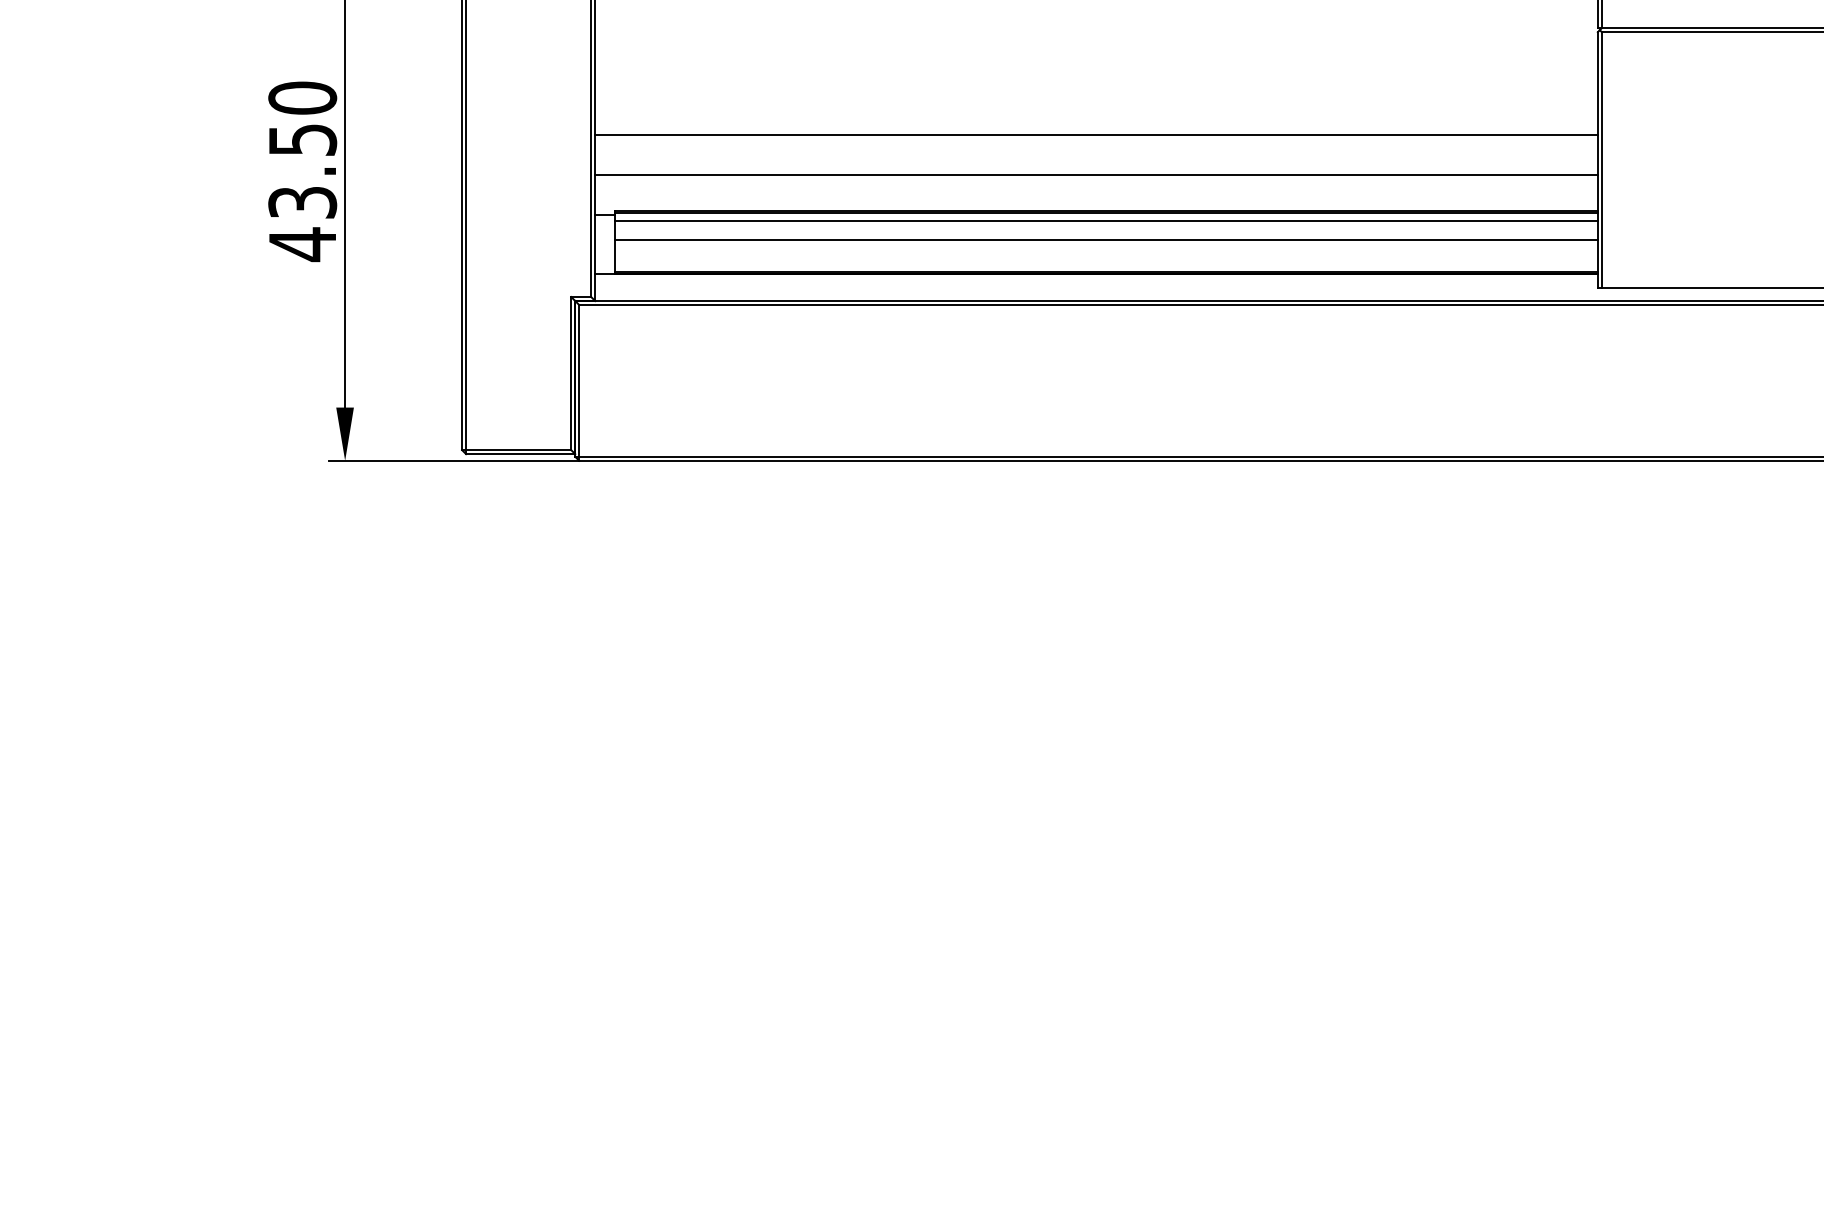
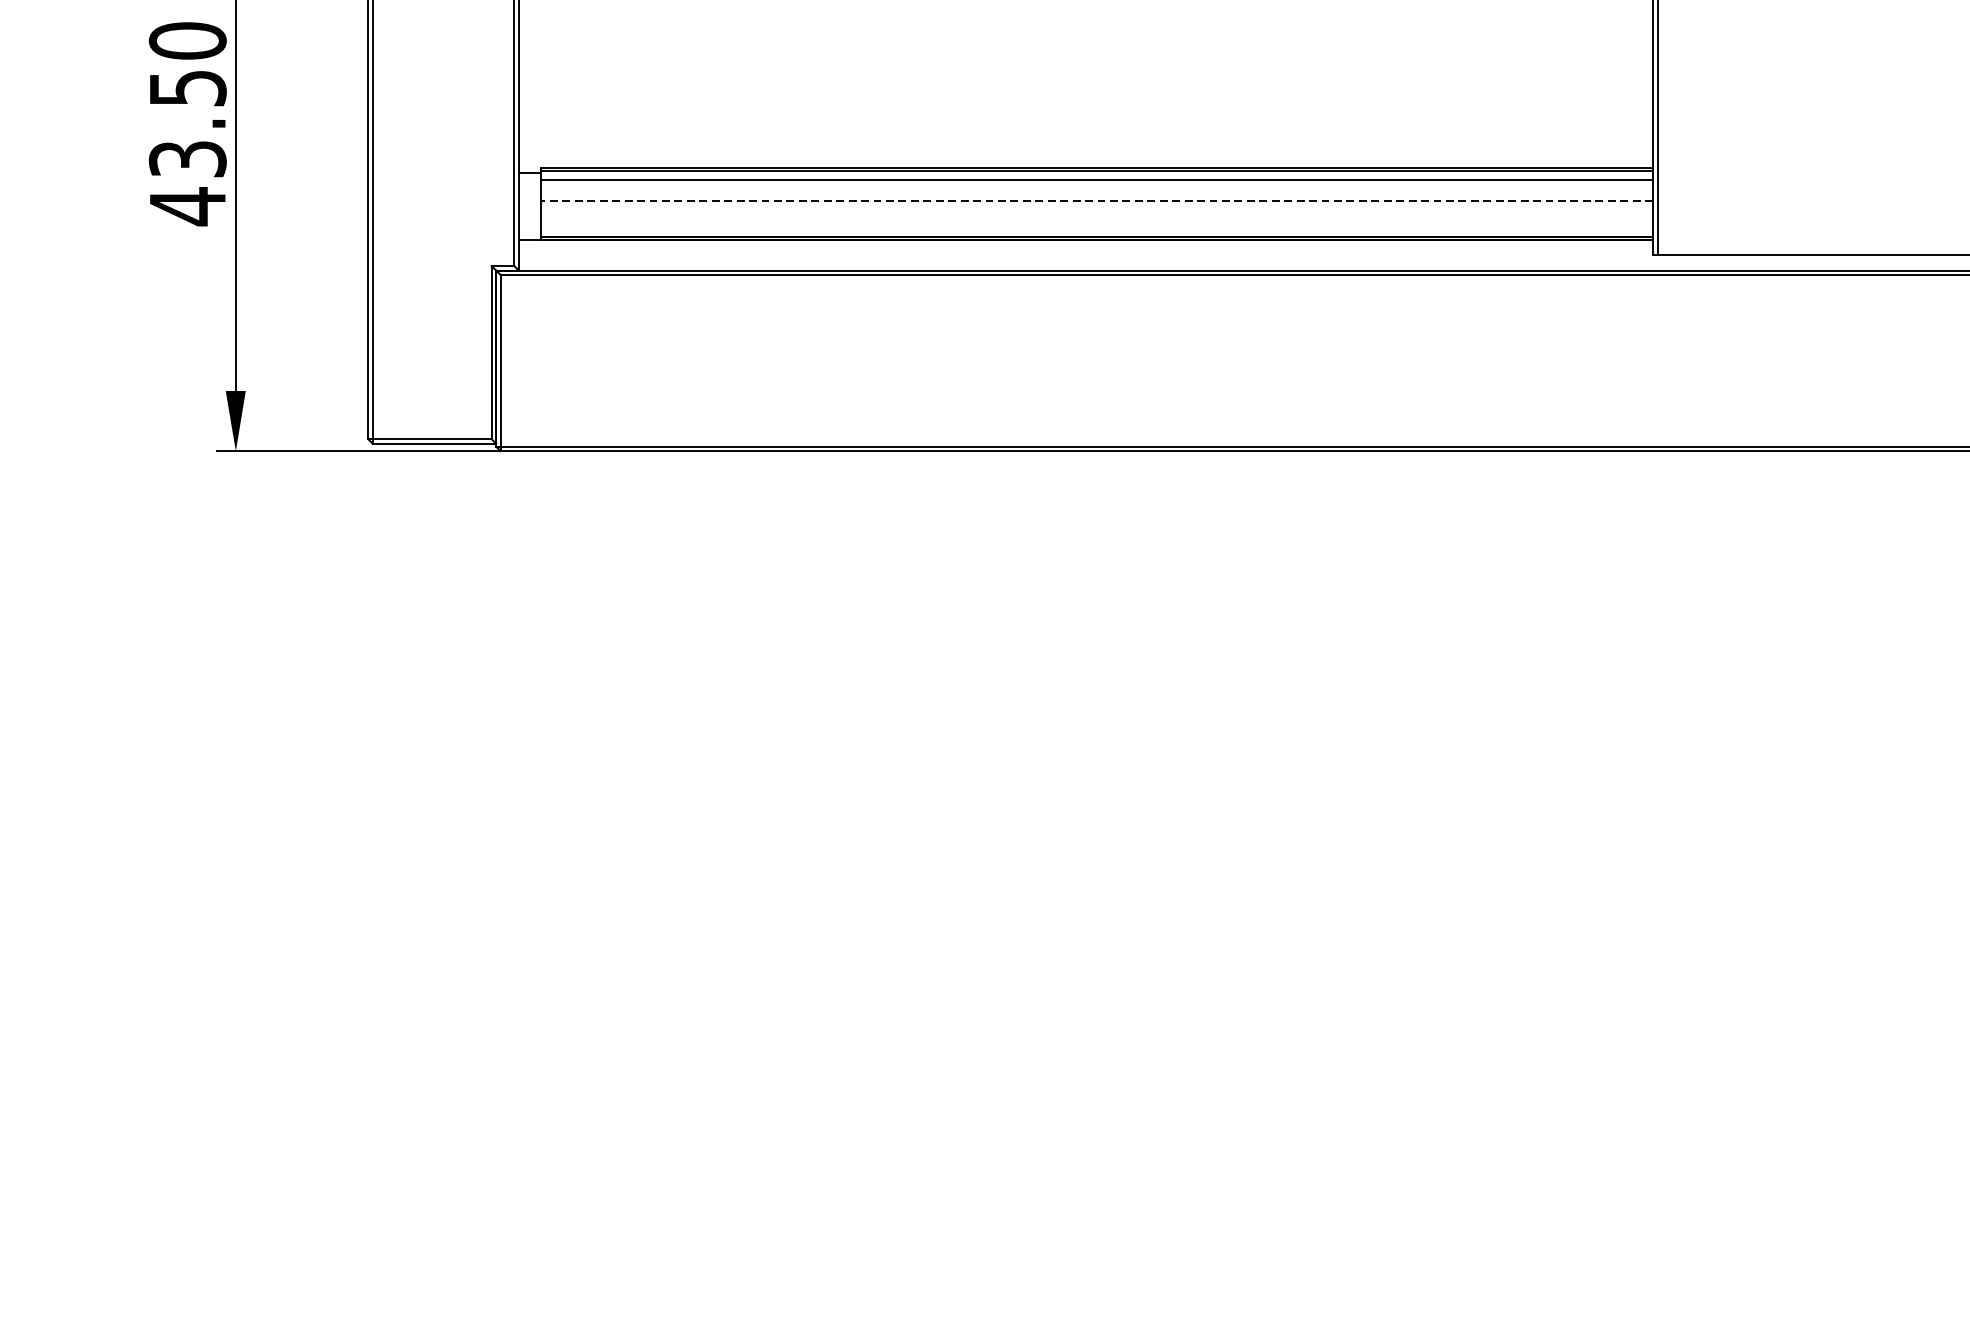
line: (1096, 134) -> (1085, 82), removed
line: (1096, 174) -> (1085, 127), removed
line: (1106, 239) -> (1097, 200), solid -> dashed

